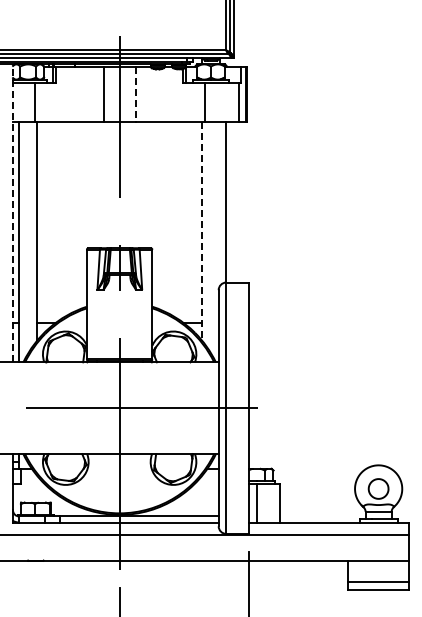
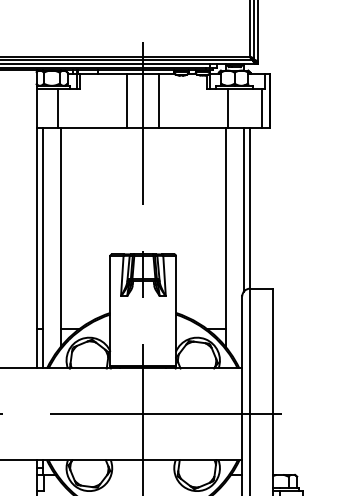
line: (135, 95) -> (159, 101), dashed -> solid
line: (220, 203) -> (244, 209), added
line: (13, 212) -> (37, 218), dashed -> solid
line: (201, 231) -> (225, 237), dashed -> solid

